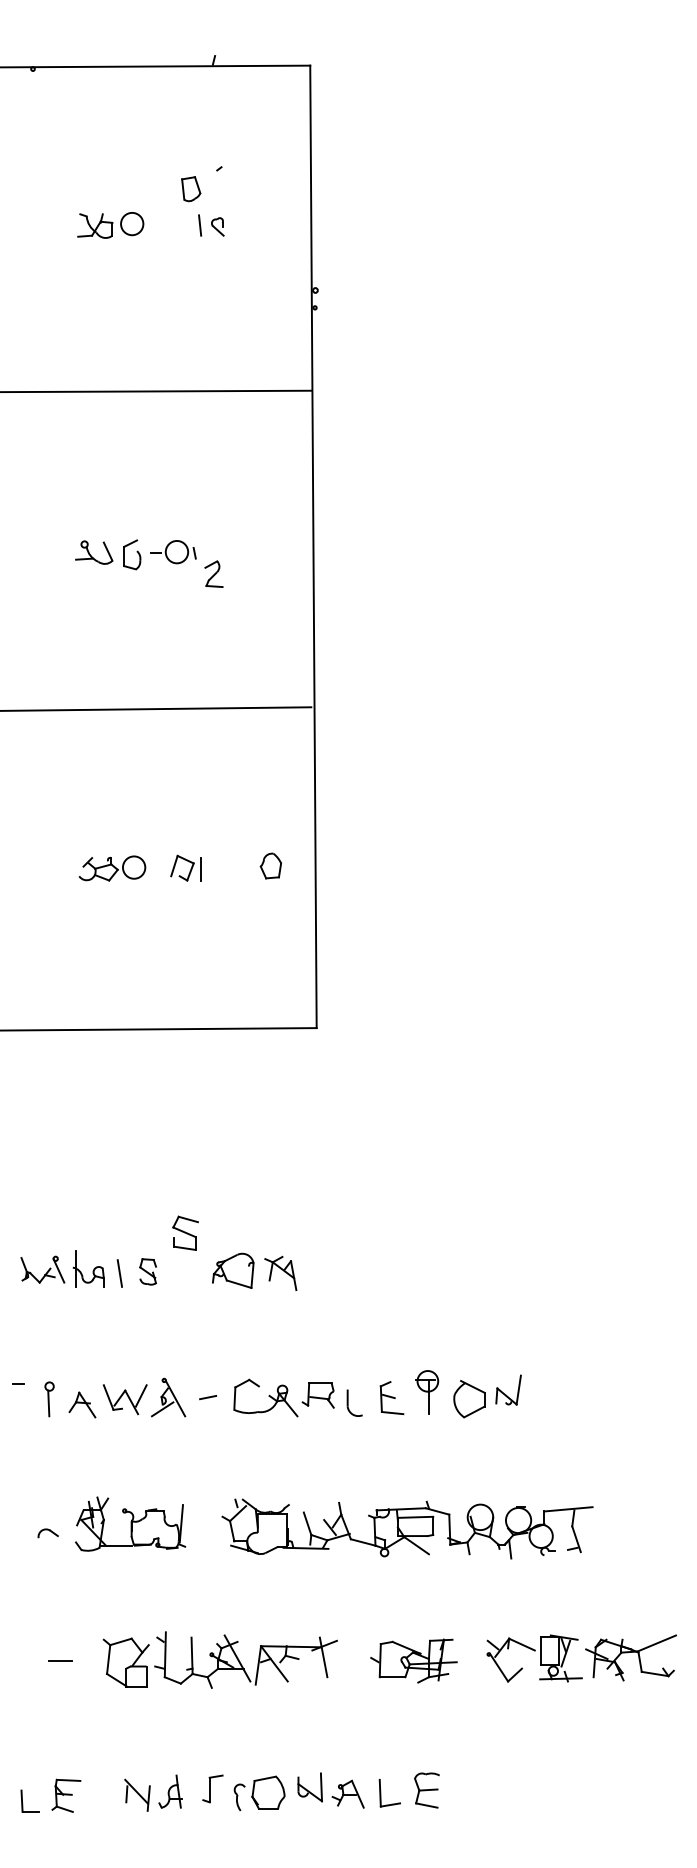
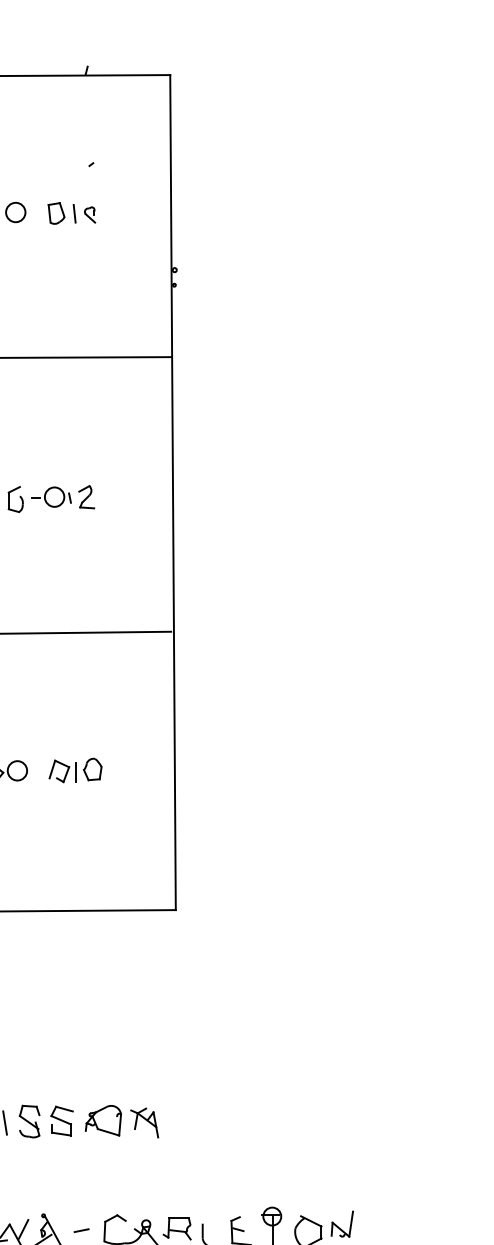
part: (191, 189) -> (56, 213), moved
part: (213, 573) -> (86, 496), moved
part: (270, 865) -> (92, 769), moved
part: (185, 1232) -> (62, 1120), moved
part: (147, 1271) -> (29, 1121), size x1.43

